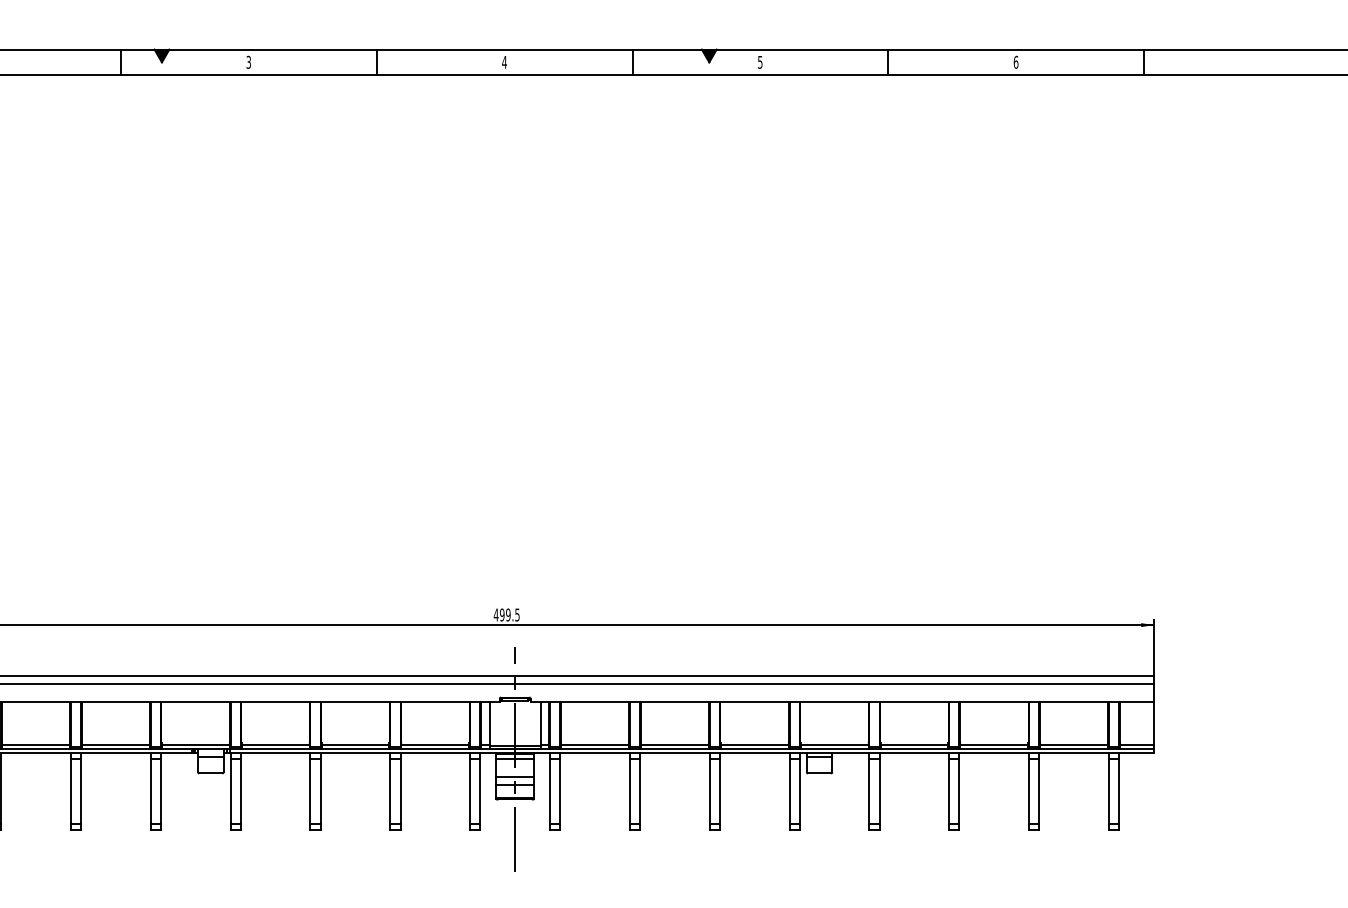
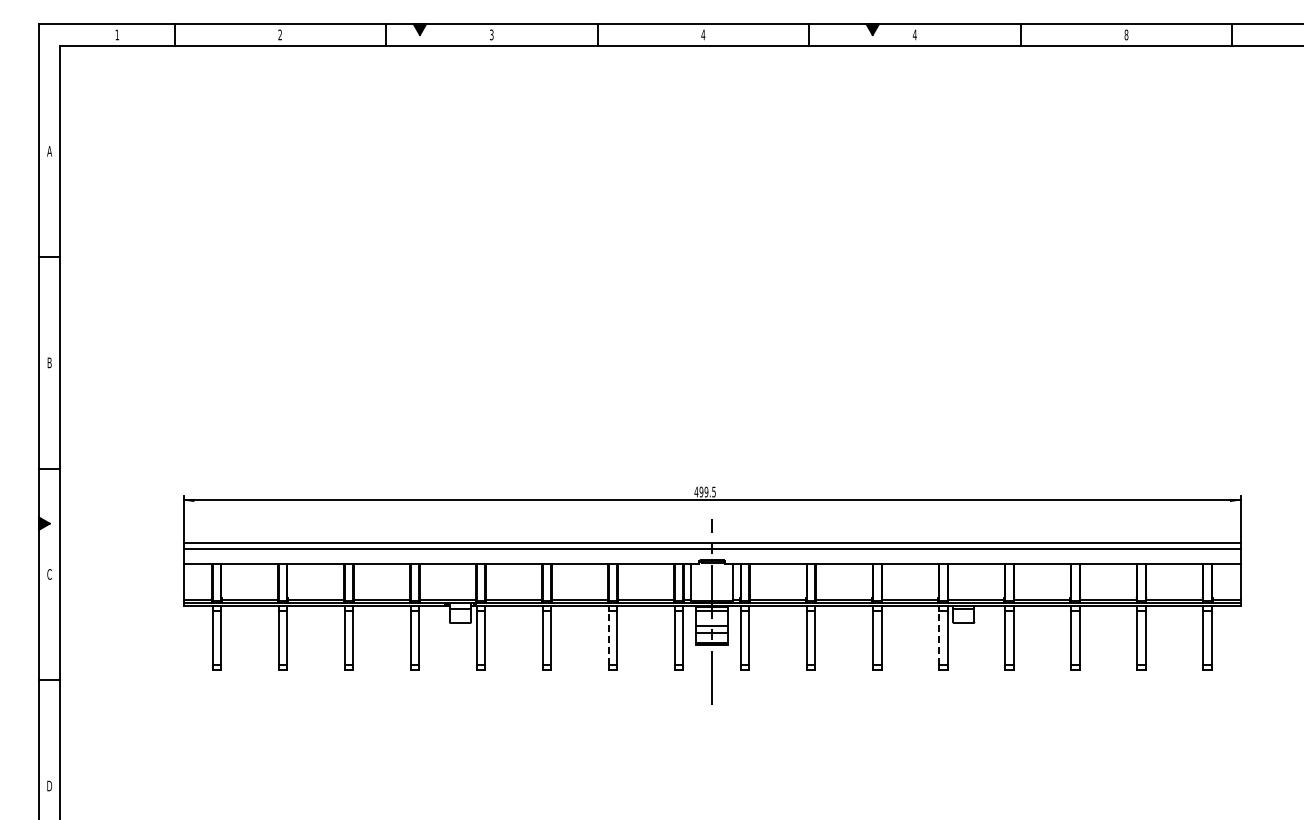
text: (759, 61) -> (914, 34), 5 -> 4
text: (1016, 61) -> (1126, 34), 6 -> 8
line: (389, 790) -> (608, 637), solid -> dashed
line: (790, 790) -> (939, 637), solid -> dashed

